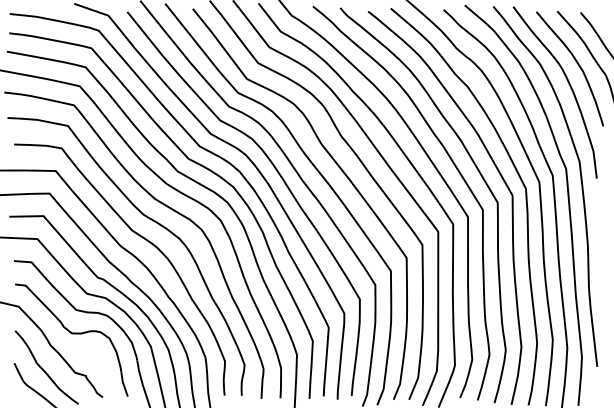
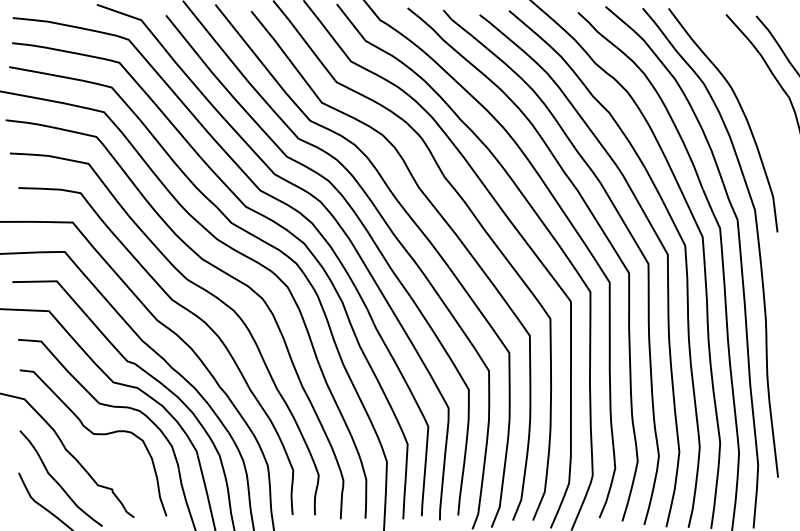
curve: (576, 63) -> (751, 82), removed

